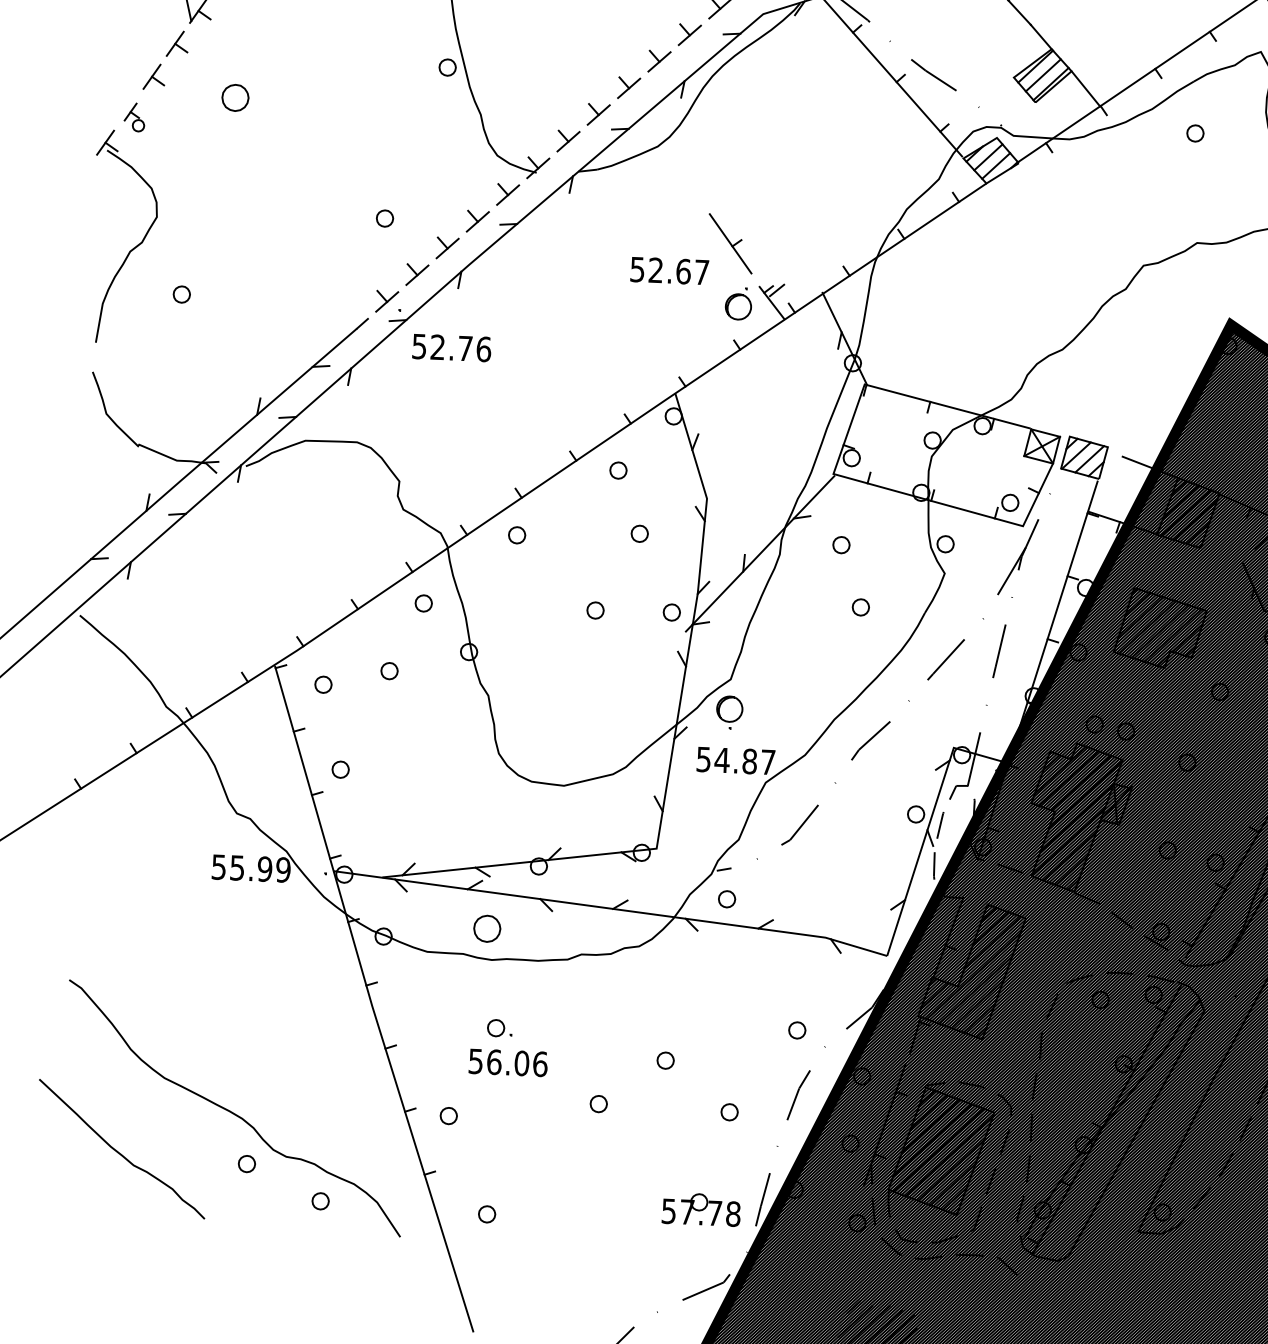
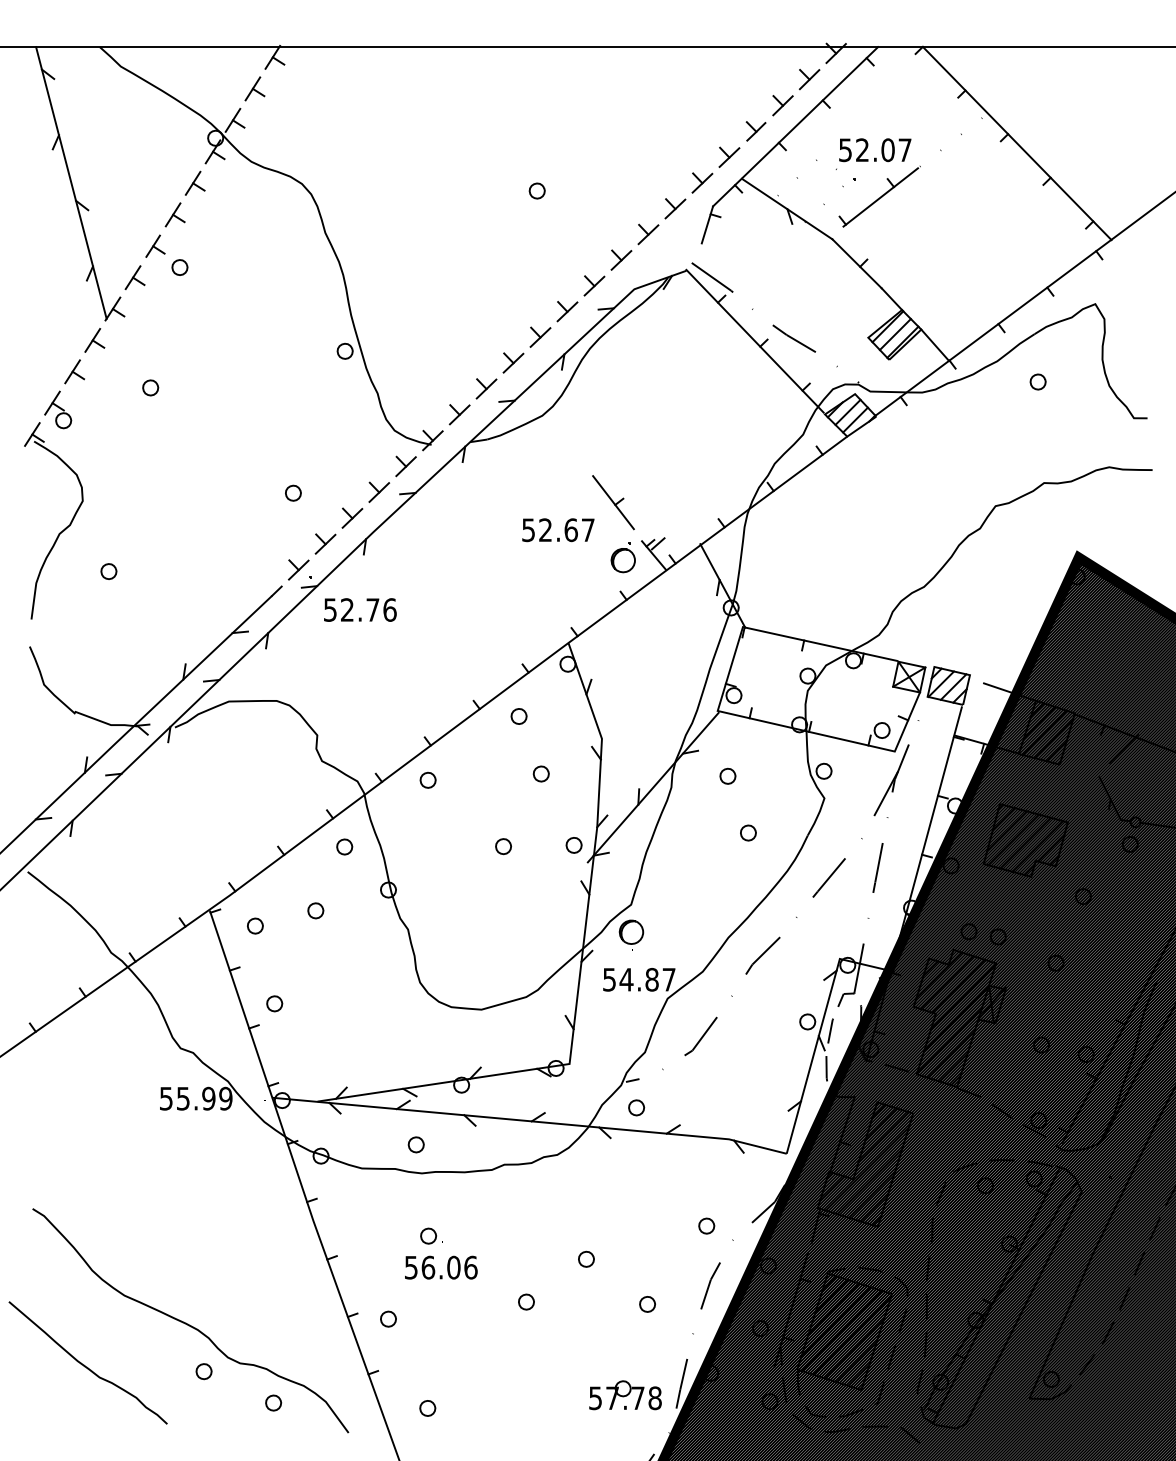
part: (235, 97) -> (150, 387), size x0.62
part: (134, 116) -> (58, 409), size x1.43
part: (486, 928) -> (415, 1144), size x0.62

